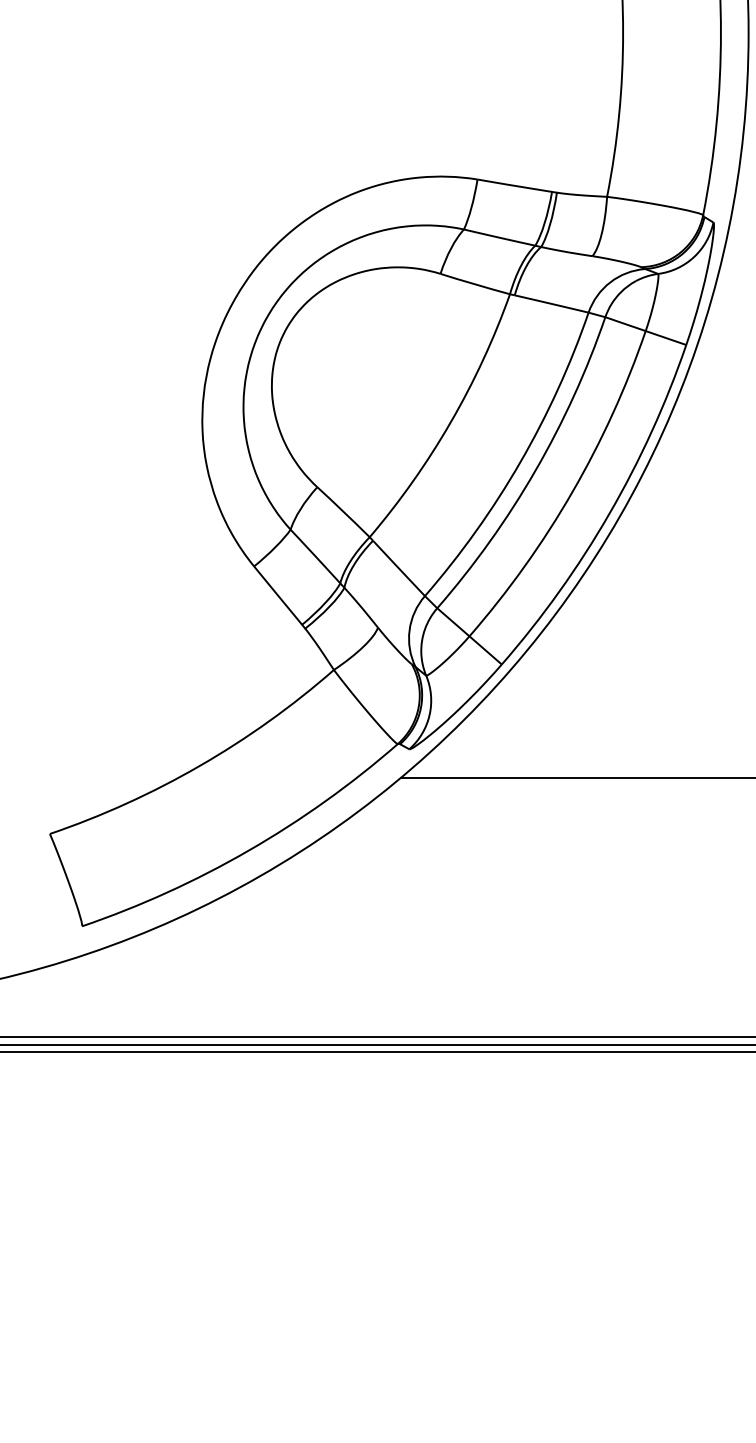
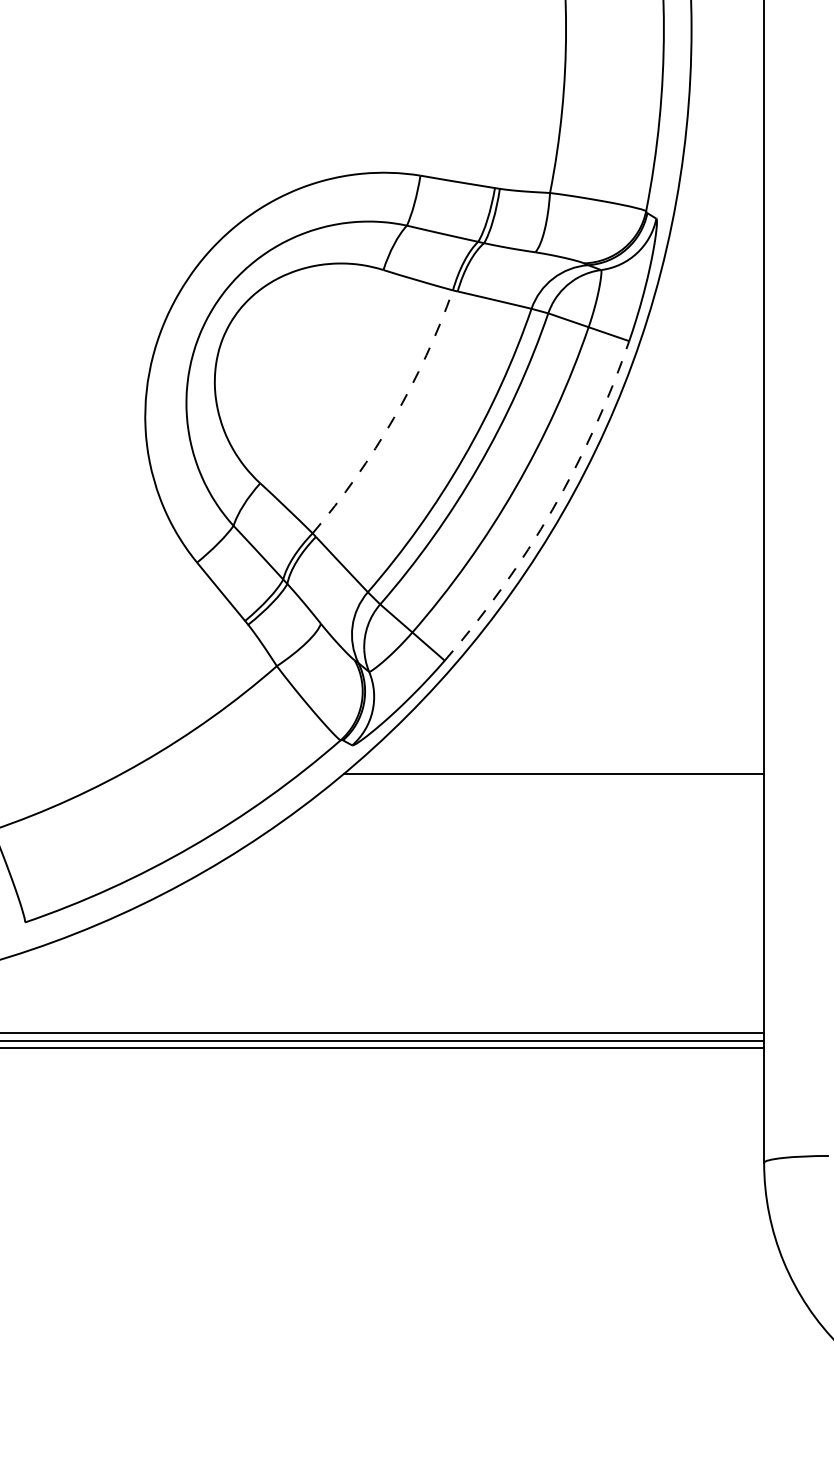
arc: (450, 422) -> (393, 418), solid -> dashed
arc: (609, 513) -> (552, 509), solid -> dashed

